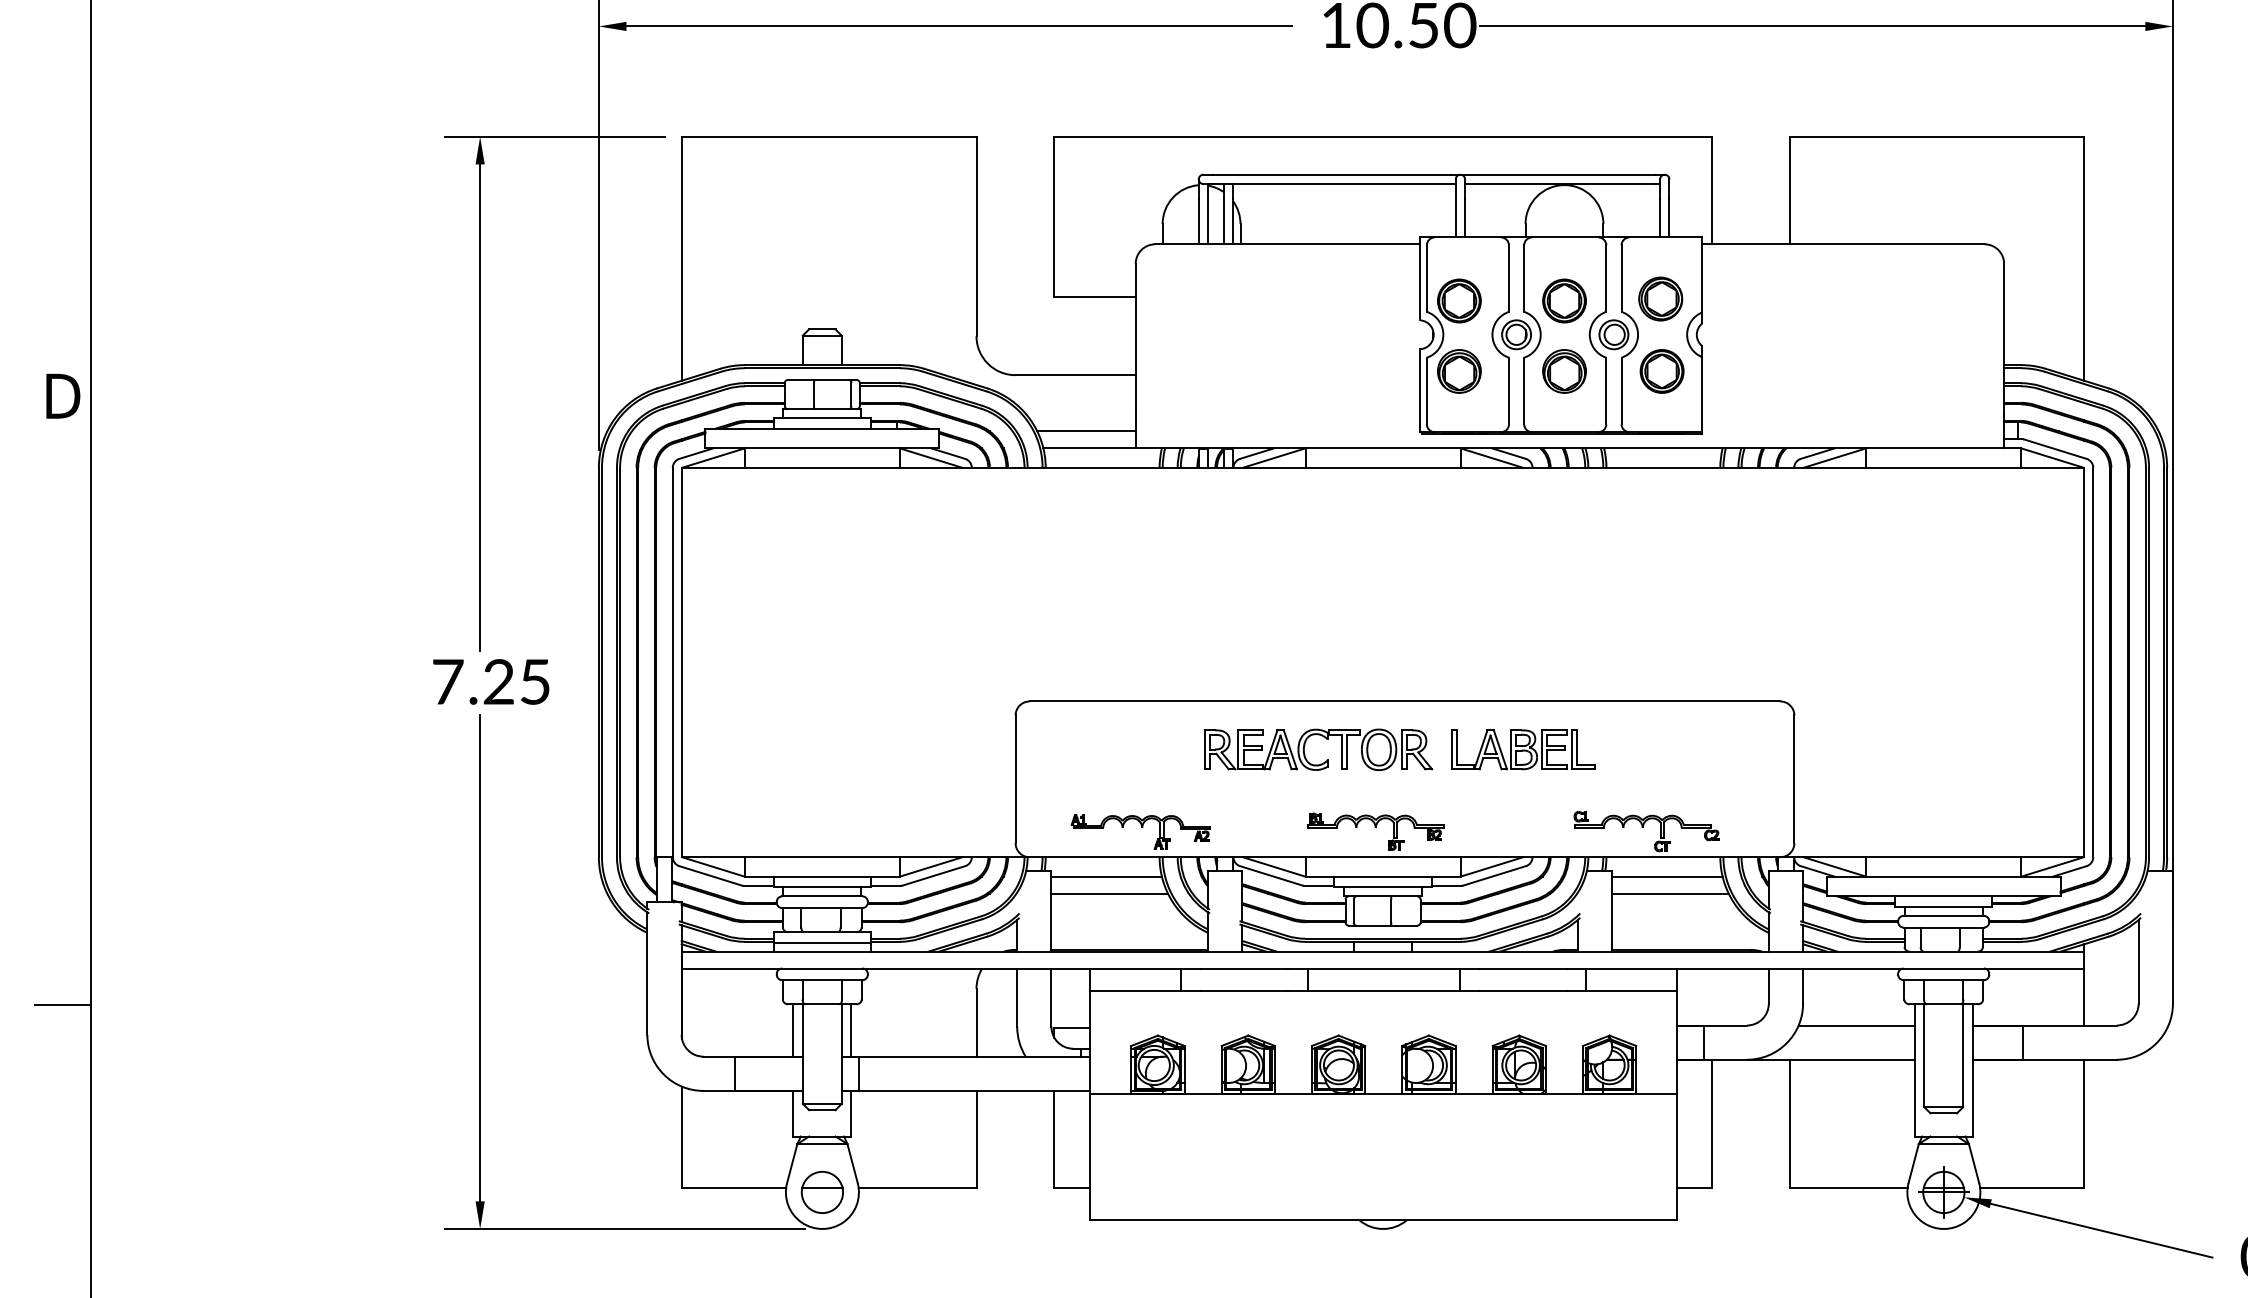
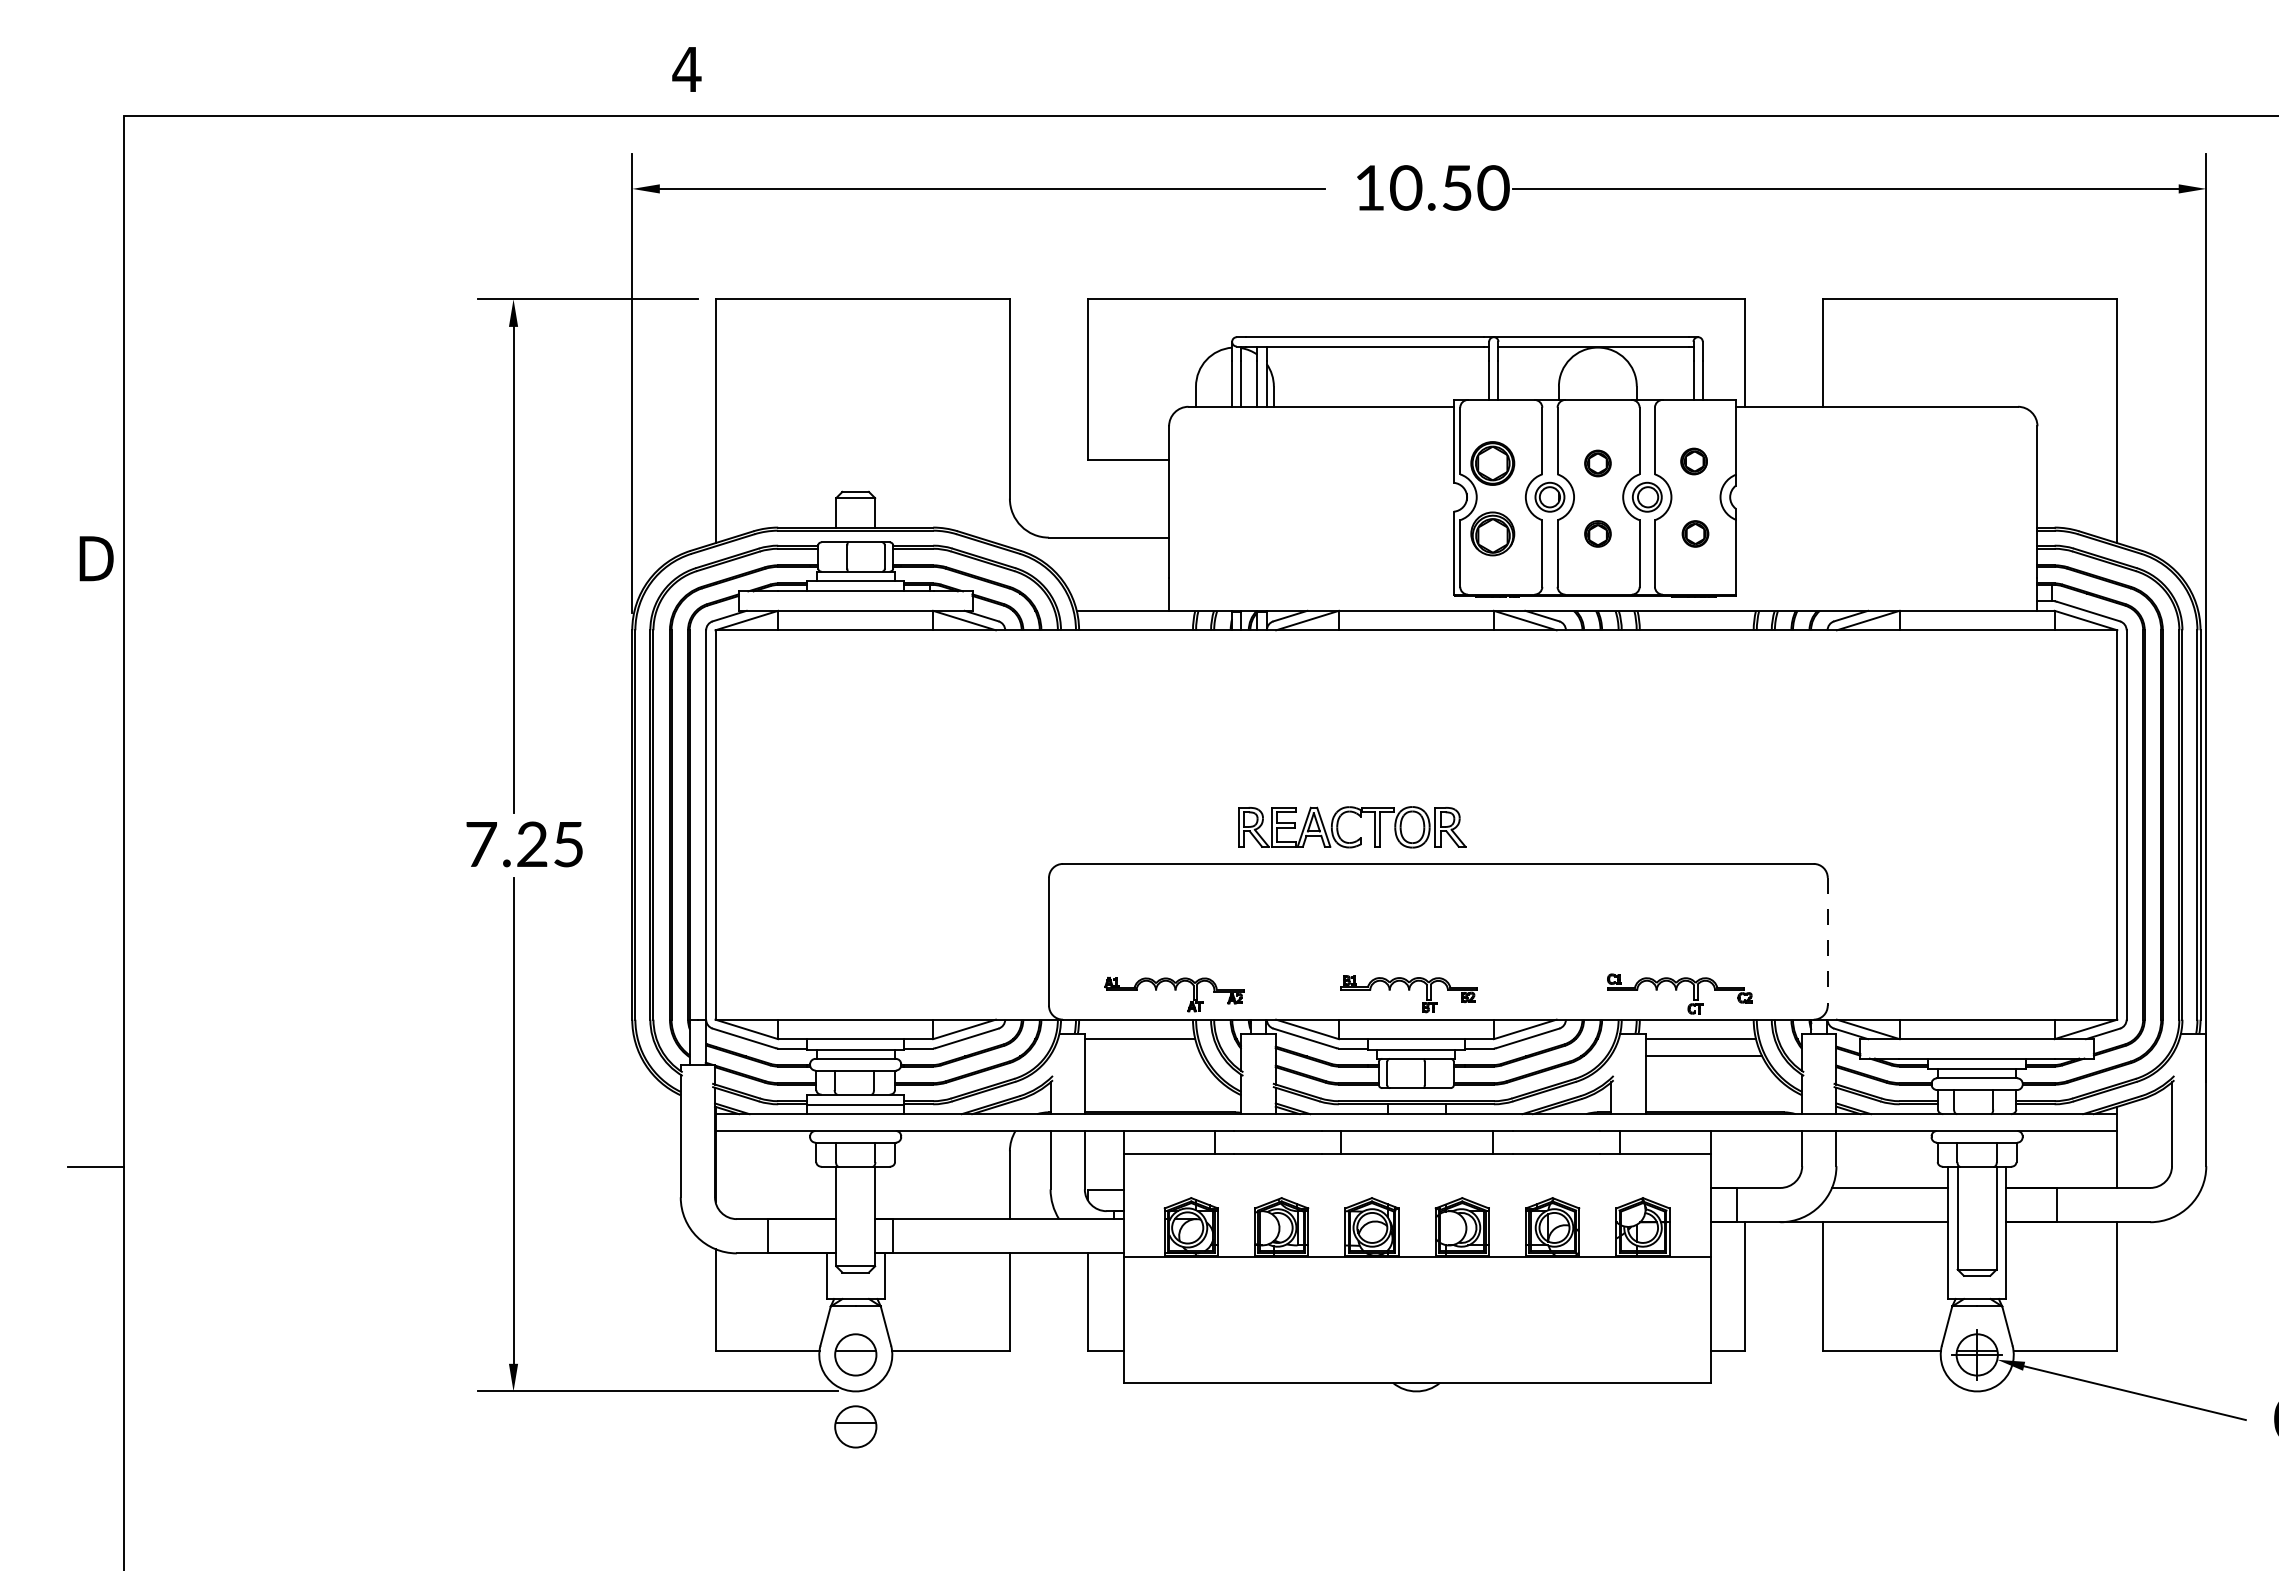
part: (1660, 299) -> (1693, 461), size x0.6
part: (1564, 301) -> (1597, 463), size x0.6
part: (1564, 371) -> (1597, 533), size x0.6
part: (1662, 371) -> (1695, 533), size x0.6
line: (1086, 431) -> (1119, 593), removed
part: (1523, 749) -> (1556, 911), removed
part: (1325, 761) -> (1358, 838), moved
line: (1794, 779) -> (1827, 941), solid -> dashed
line: (1109, 894) -> (1142, 1056), removed
line: (793, 1030) -> (826, 1192), removed
line: (851, 1030) -> (884, 1192), removed
part: (822, 1264) -> (855, 1426), added

